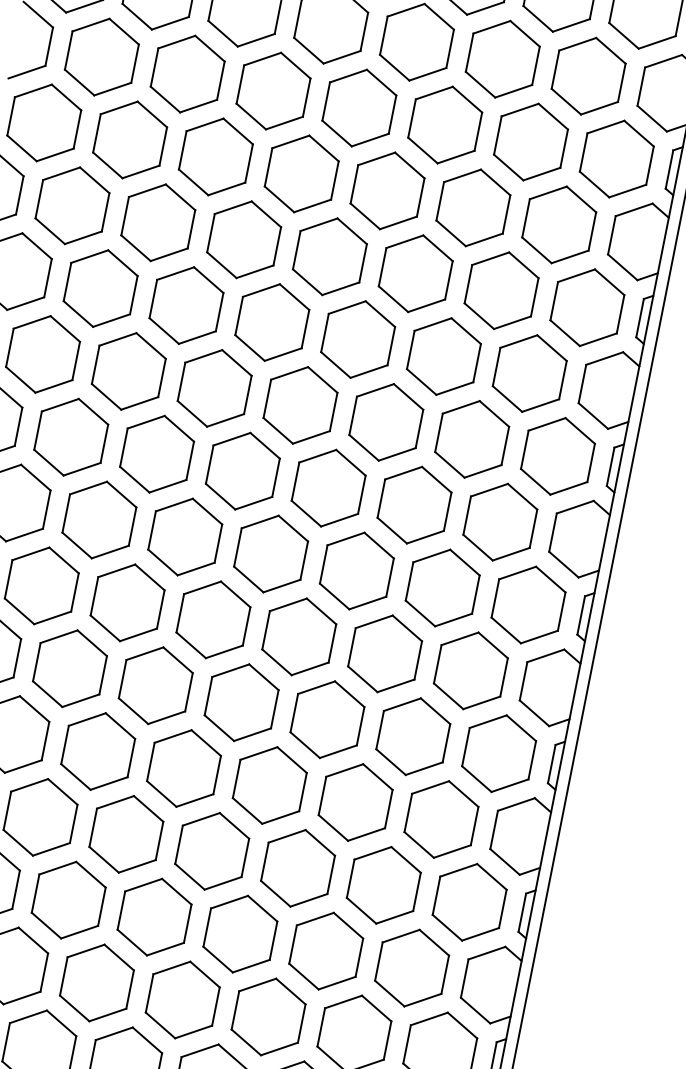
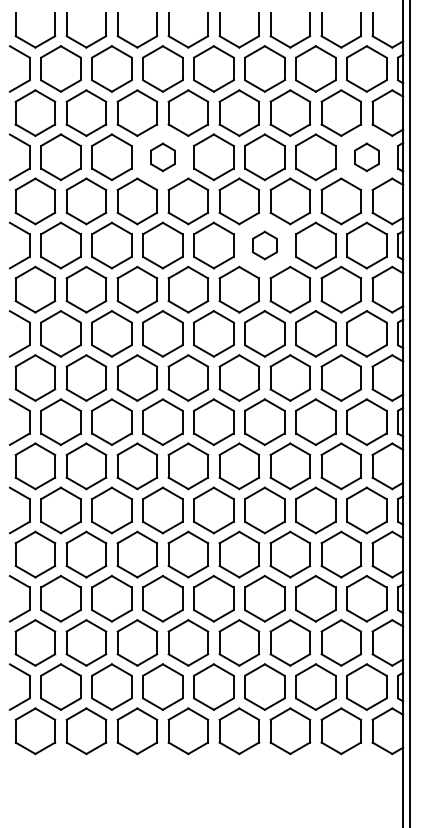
part: (272, 91) -> (162, 157), size x0.6
part: (616, 159) -> (366, 157), size x0.6
part: (415, 273) -> (264, 245), size x0.6

